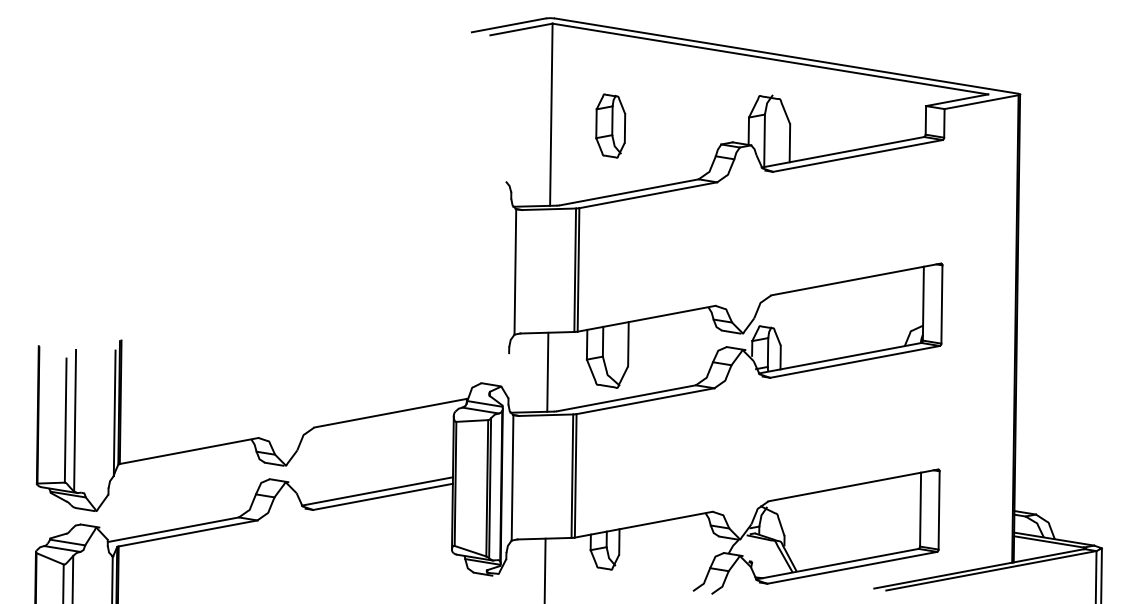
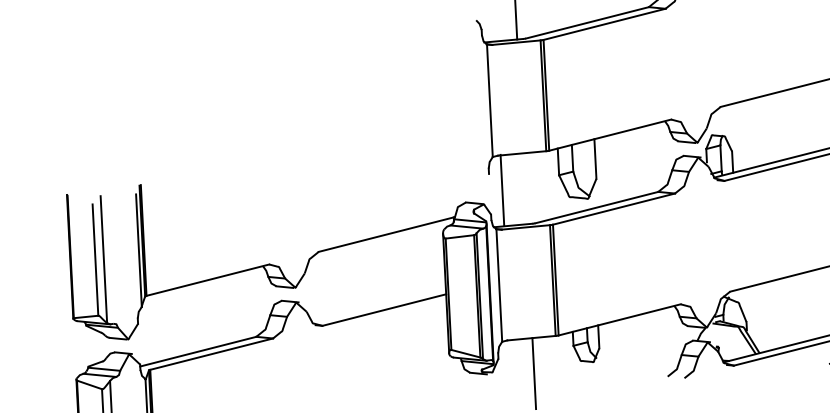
line: (547, 371) -> (502, 189), moved
line: (376, 491) -> (378, 305), removed

